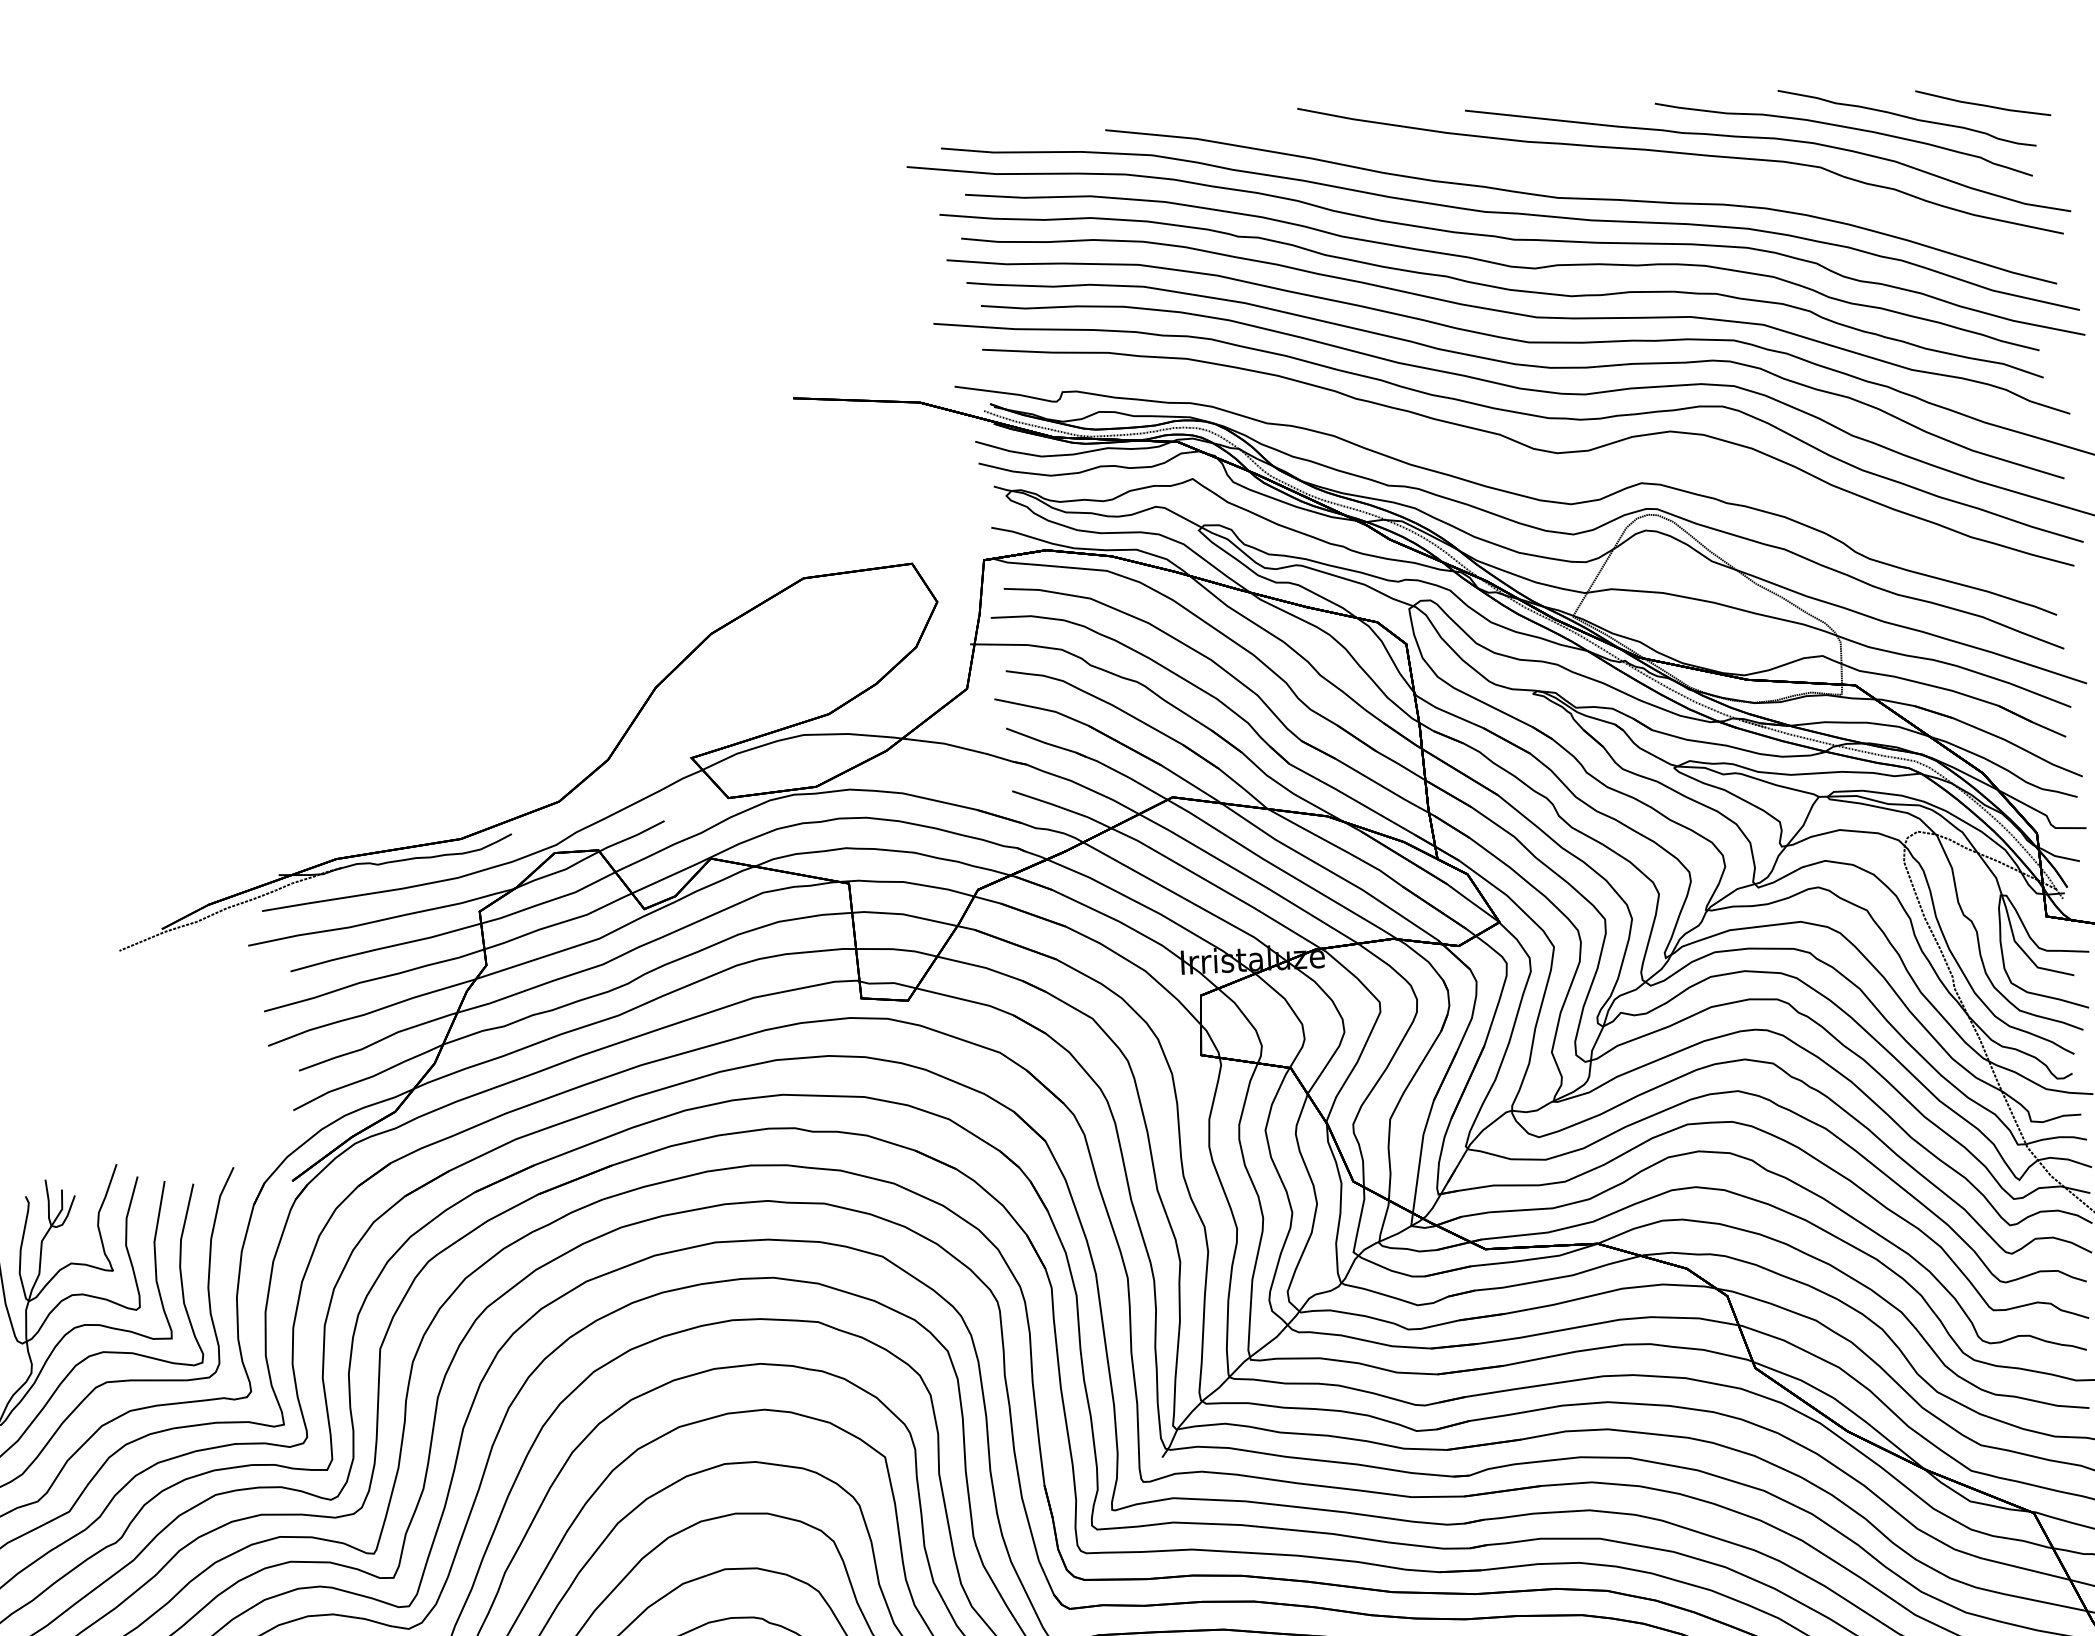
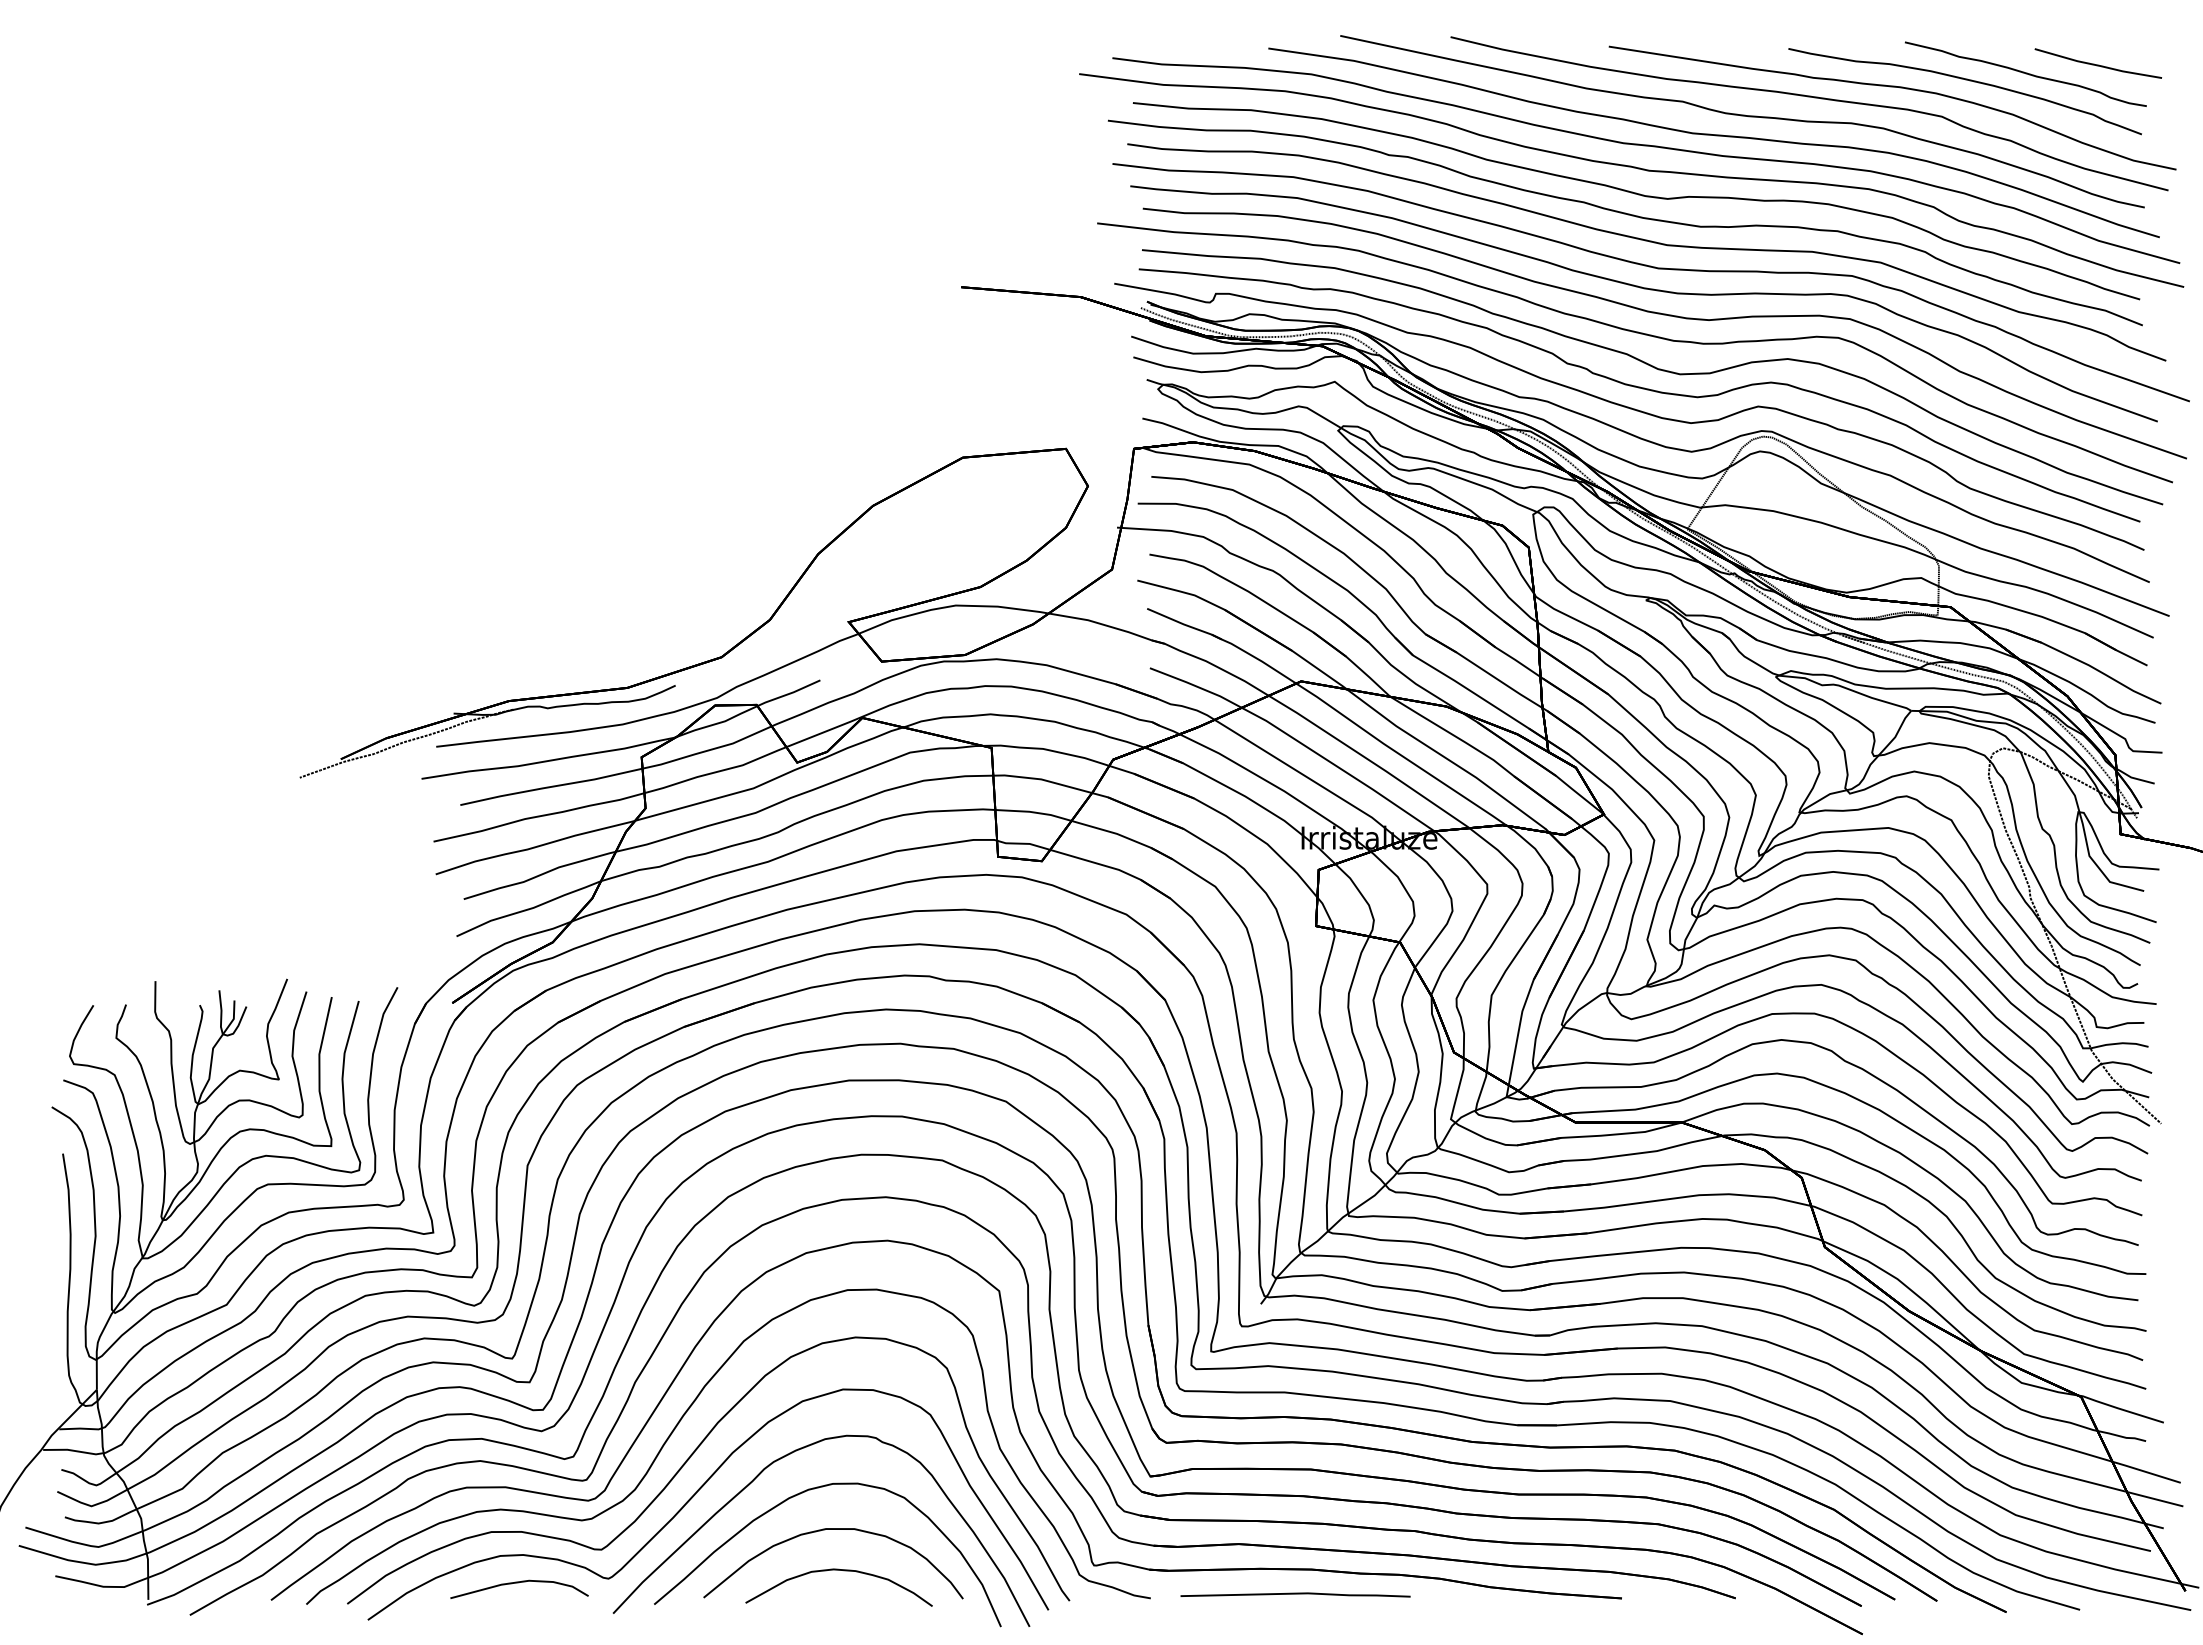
part: (1610, 182) -> (1742, 121), added
curve: (1518, 471) -> (1642, 389), added

